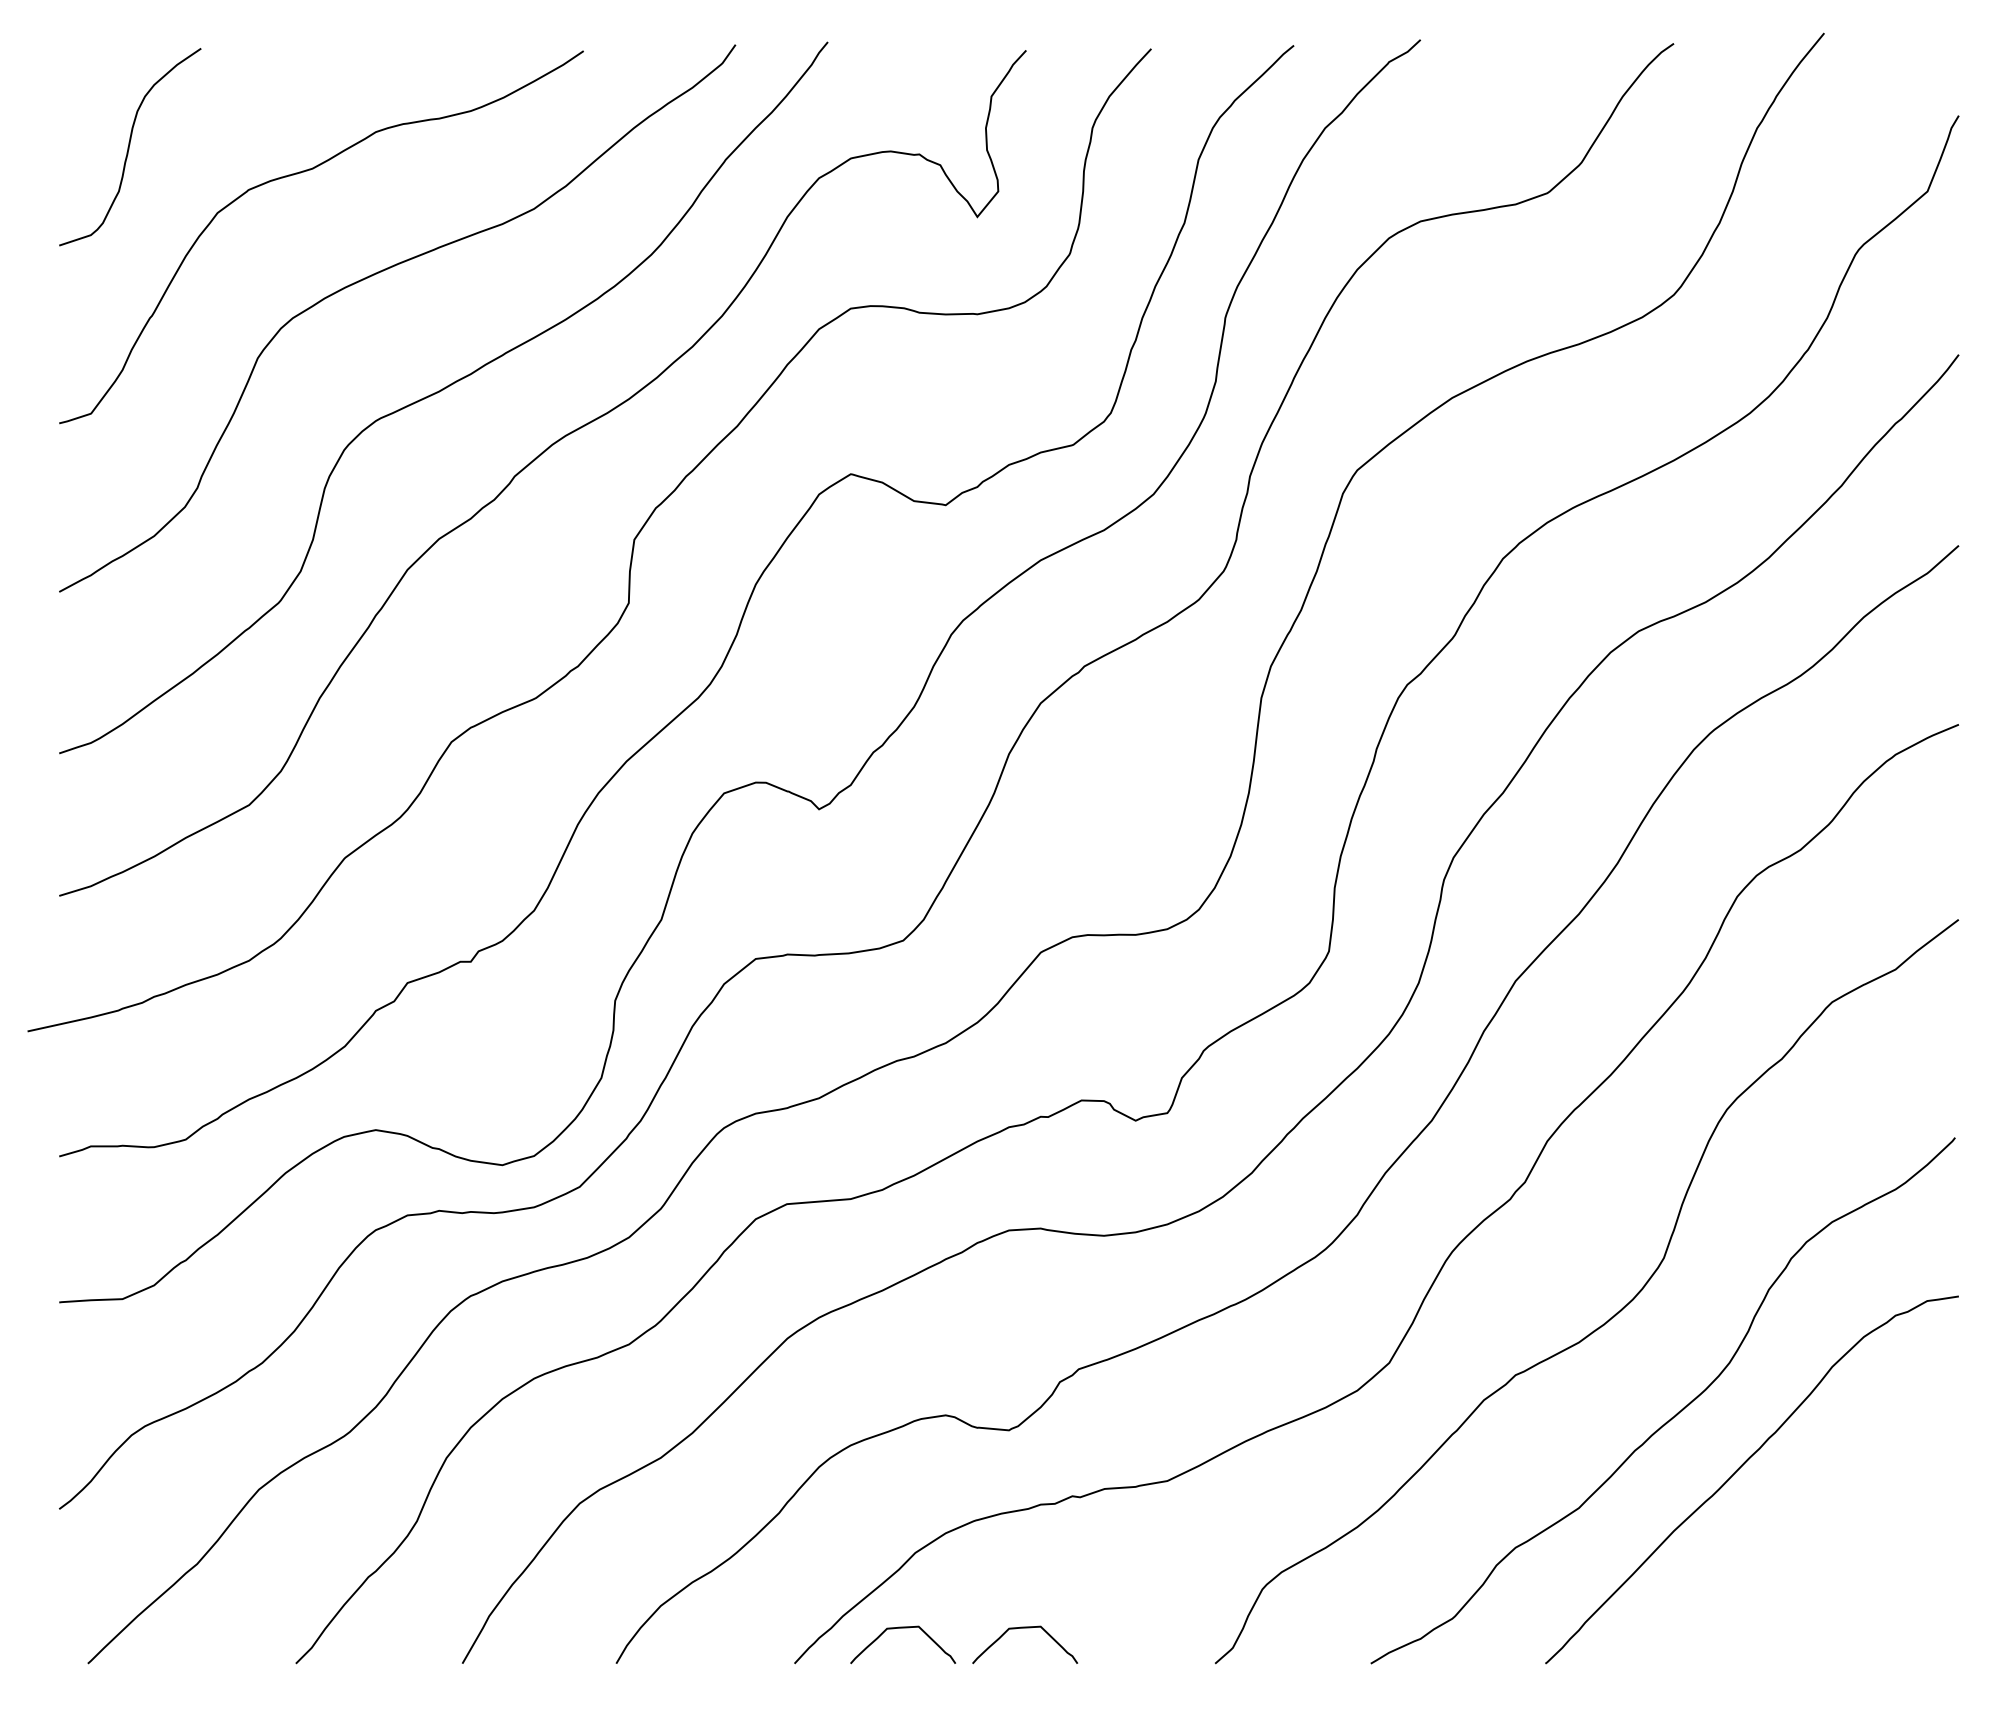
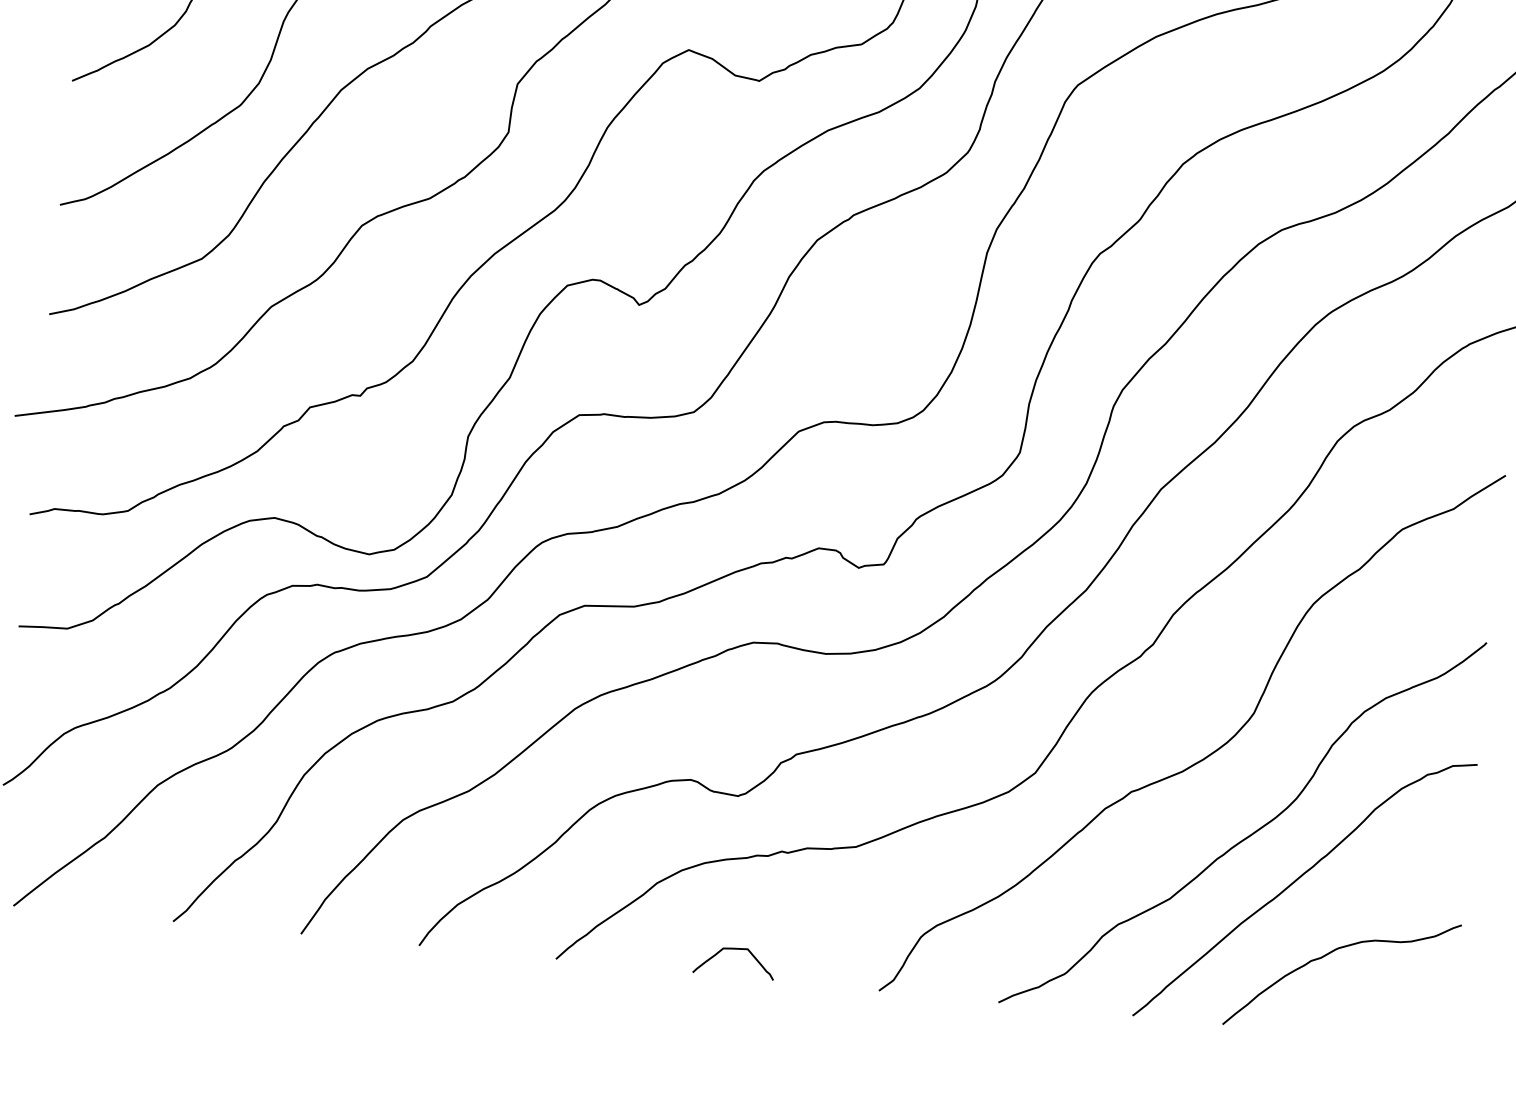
curve: (1794, 1557) -> (1331, 952), added
curve: (903, 1628) -> (642, 940), removed

